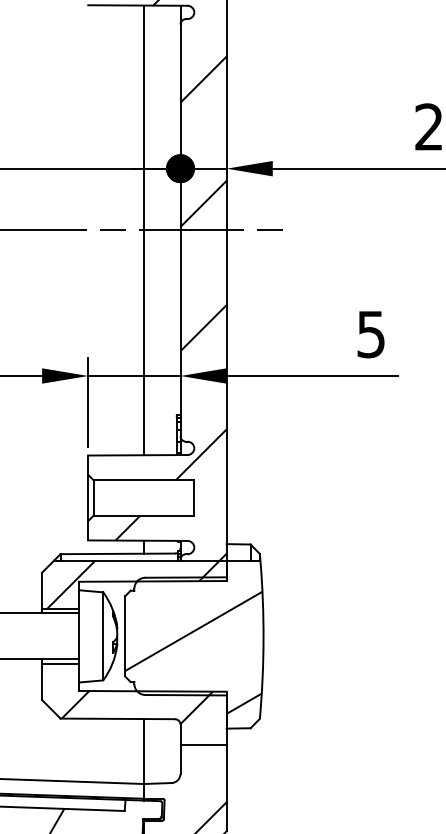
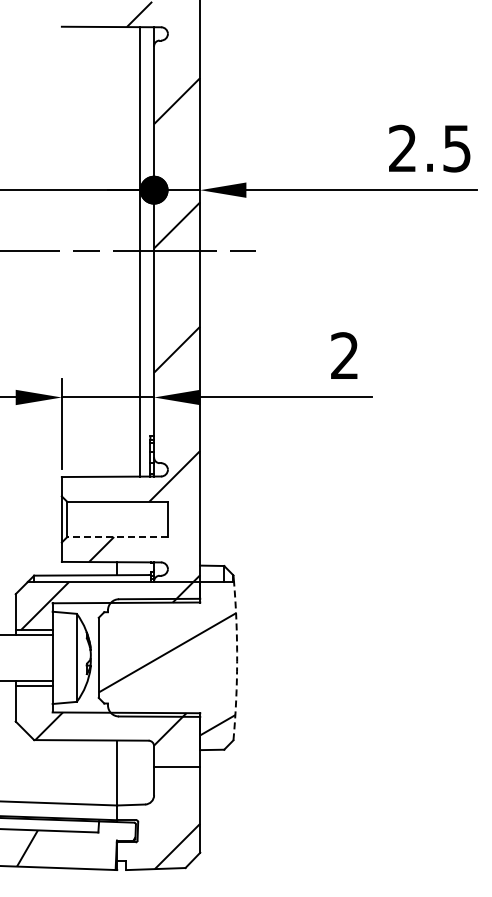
line: (143, 230) -> (140, 251), moved
text: (370, 334) -> (344, 355), 5 -> 2
line: (143, 516) -> (117, 537), solid -> dashed
arc: (263, 640) -> (237, 661), solid -> dashed

